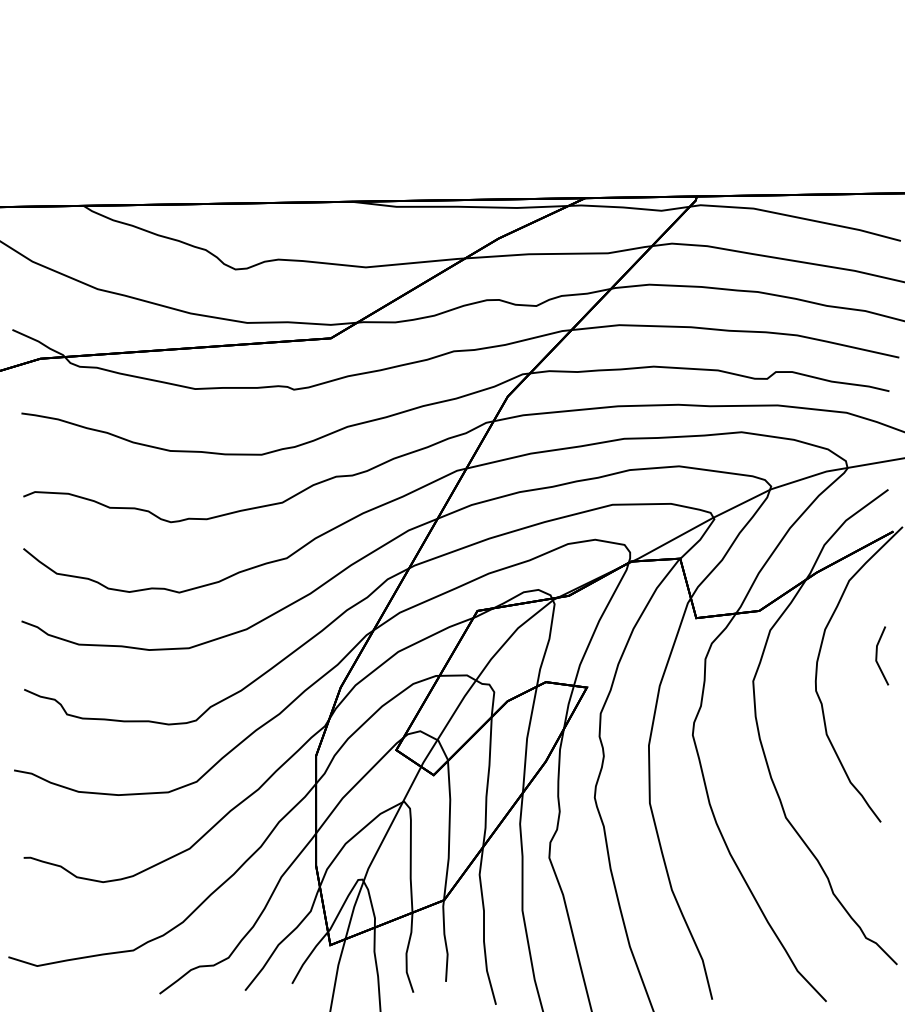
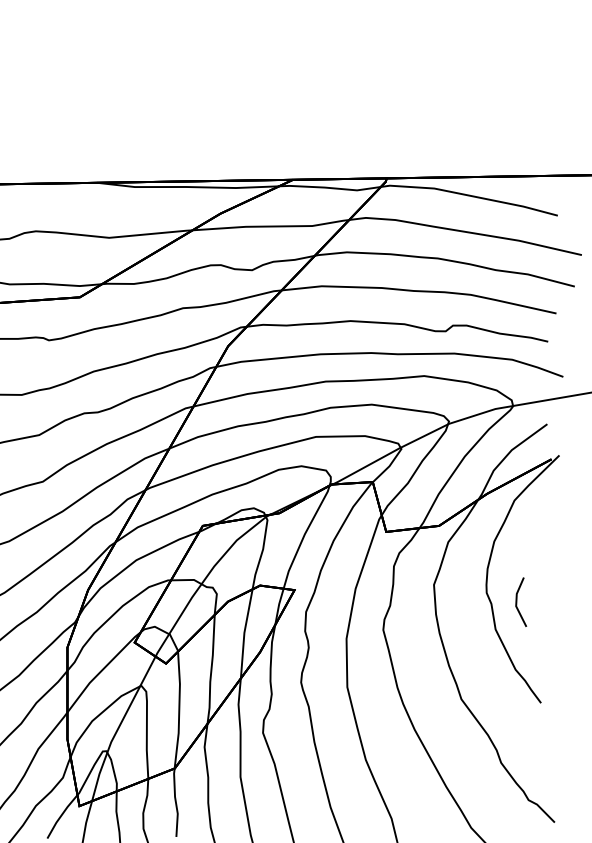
line: (877, 655) -> (517, 601), moved

